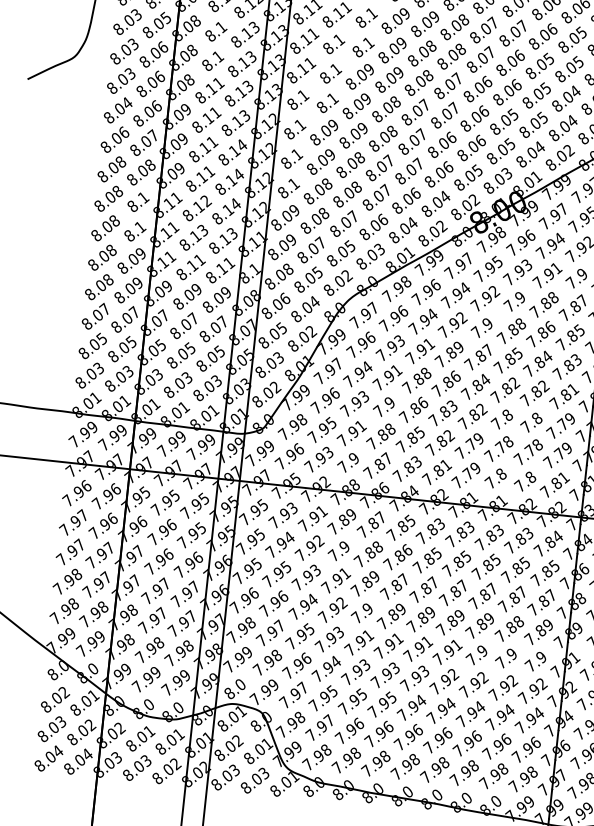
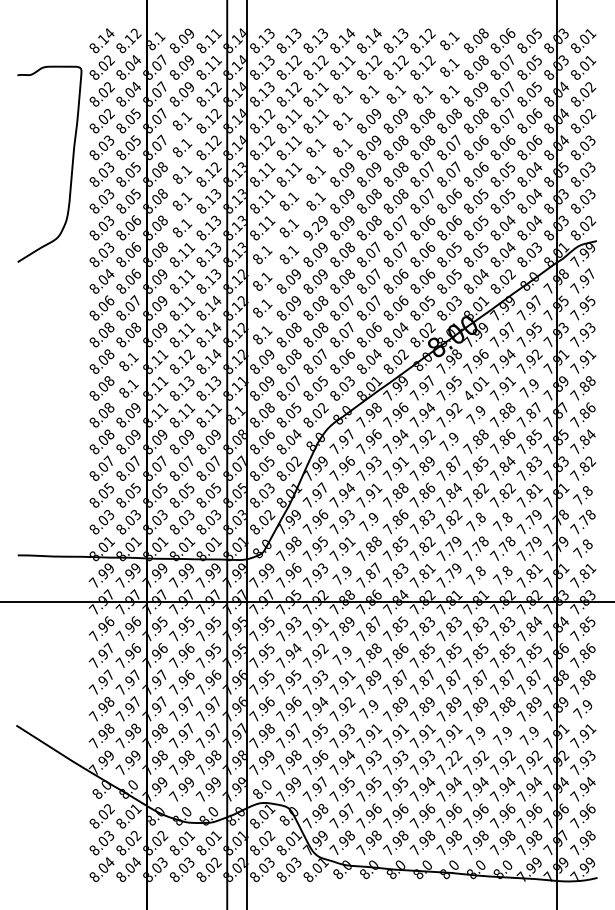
text: (357, 80) -> (313, 231), 8.09 -> 9.29
text: (518, 272) -> (476, 388), 7.93 -> 4.01
text: (445, 681) -> (450, 762), 7.92 -> 7.22

